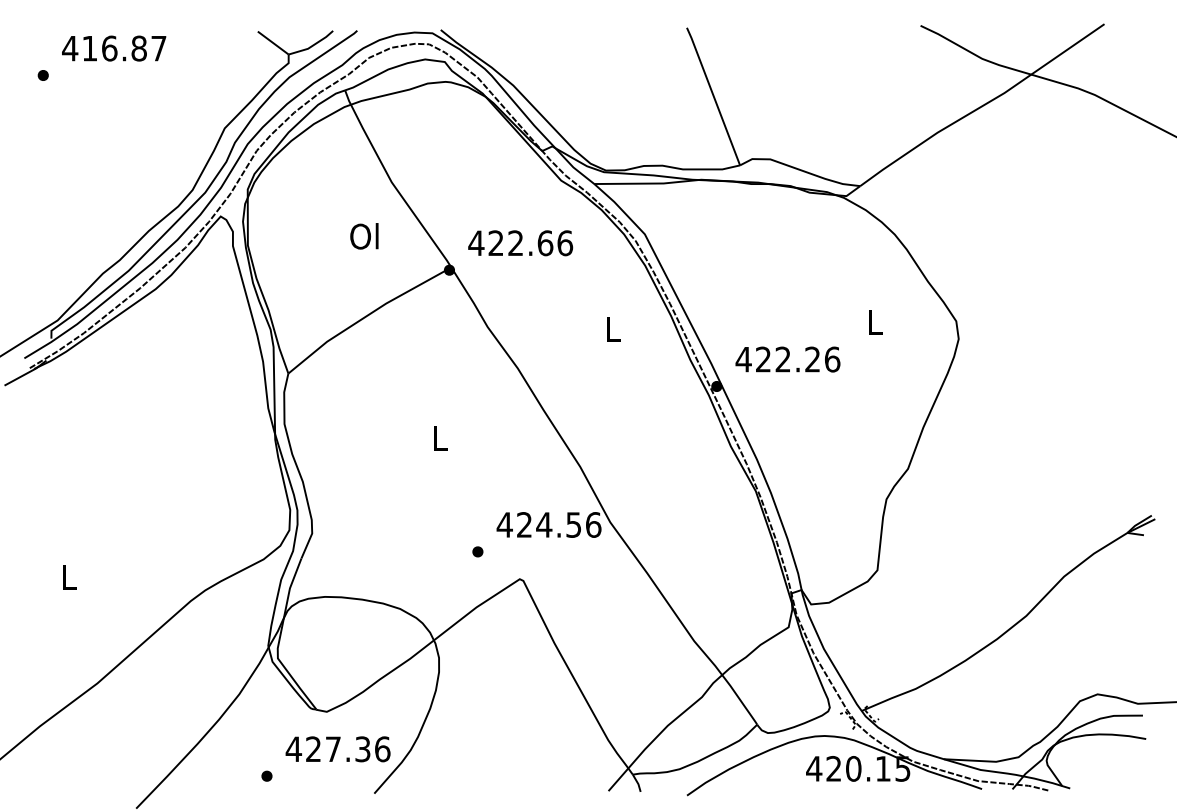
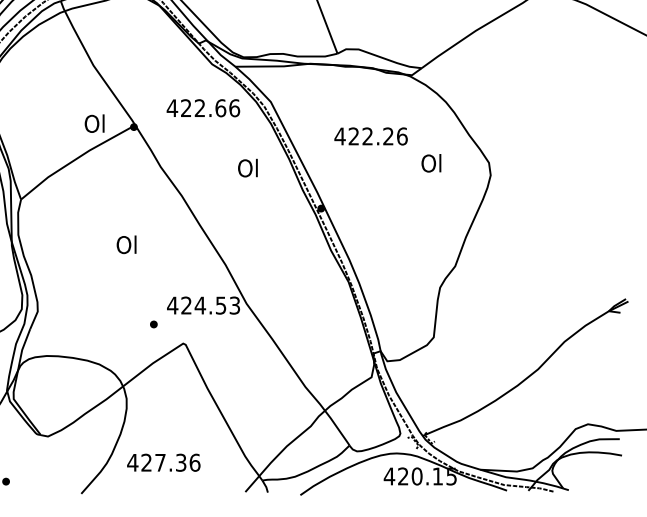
text: (364, 236) -> (94, 123), moved
text: (520, 243) -> (203, 108), moved
text: (873, 321) -> (431, 163), L -> Ol
text: (612, 328) -> (248, 167), L -> Ol
text: (787, 359) -> (370, 136), moved
text: (438, 437) -> (126, 244), L -> Ol
text: (593, 524) -> (234, 305), 424.56 -> 424.53
text: (337, 749) -> (163, 462), moved

